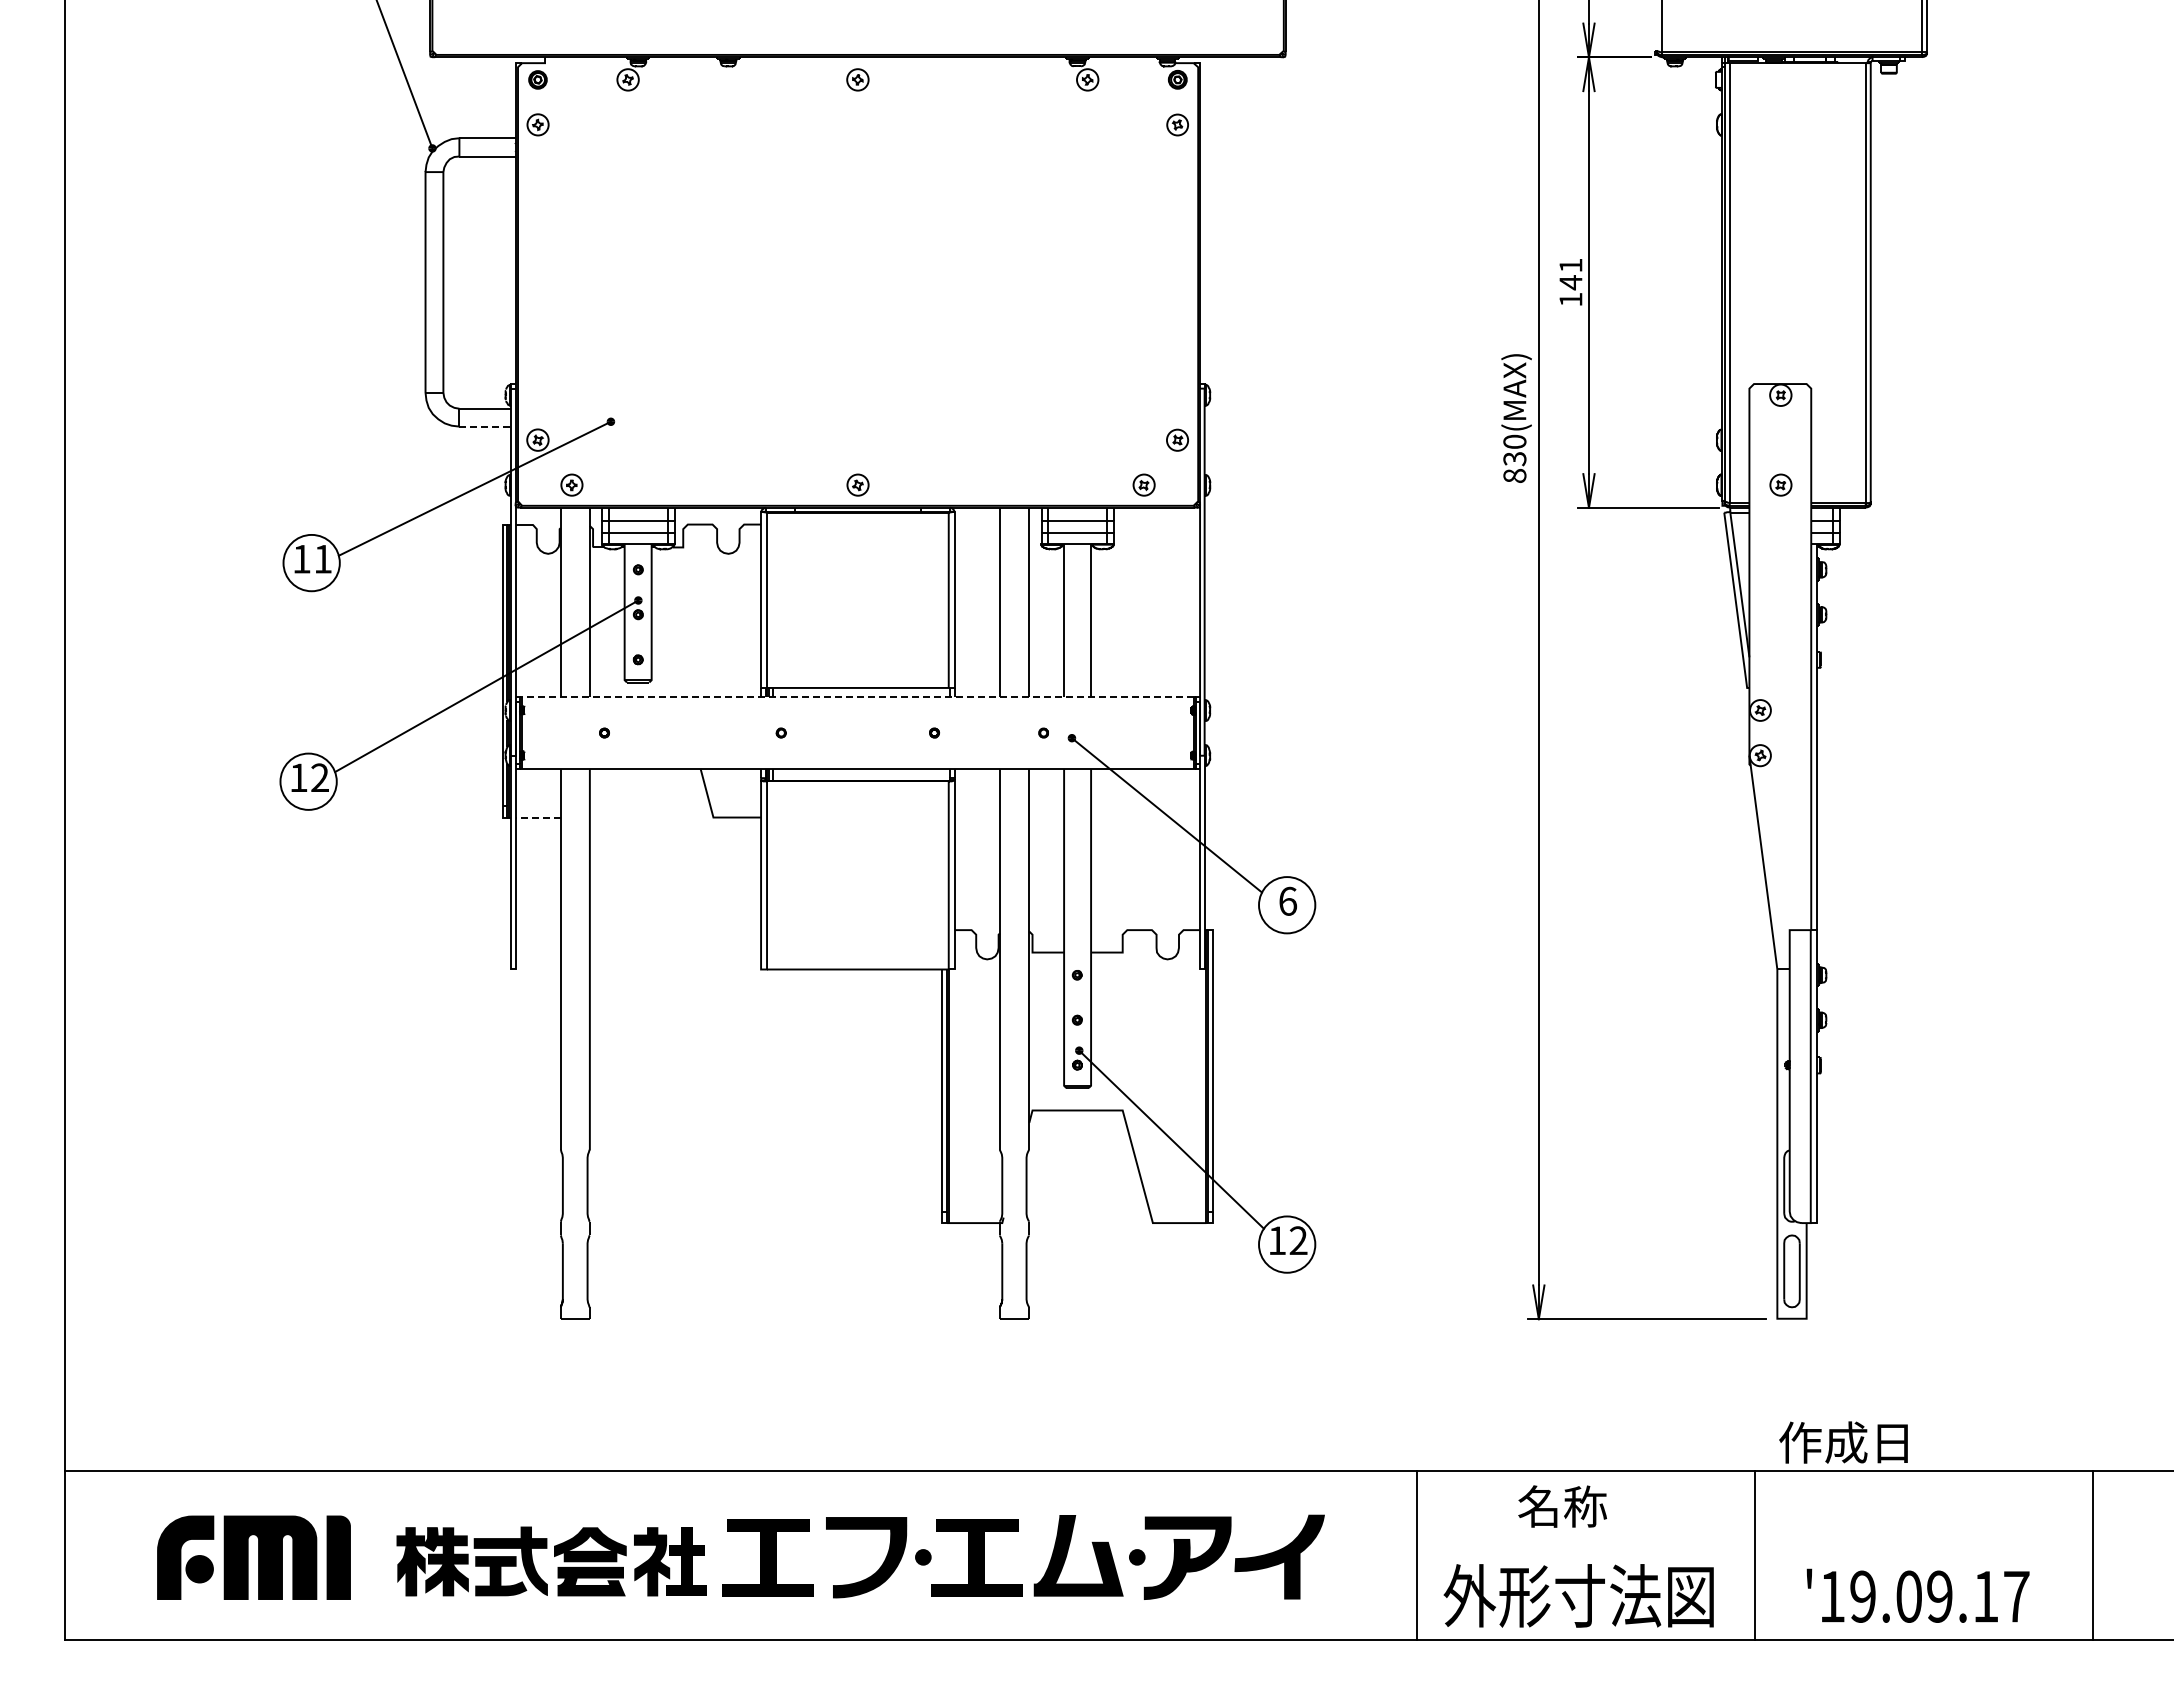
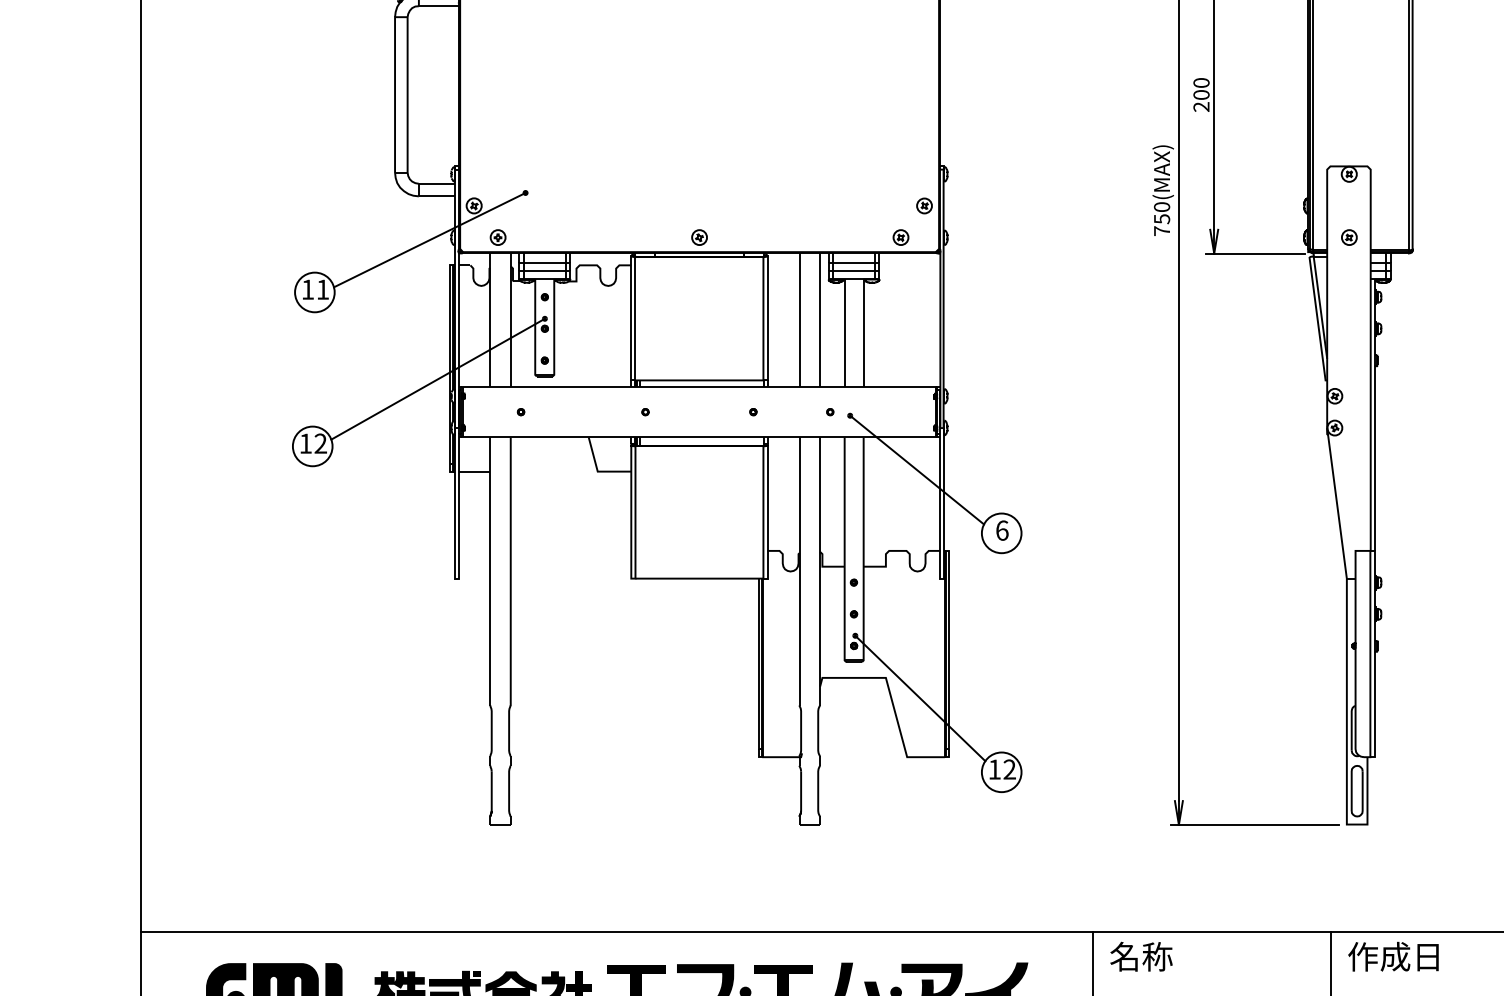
text: (1570, 282) -> (1201, 94), 141 -> 200
line: (485, 426) -> (437, 196), dashed -> solid
text: (1514, 467) -> (1161, 225), 830(MAX) -> 750(MAX)
line: (857, 697) -> (699, 387), dashed -> solid
line: (537, 817) -> (473, 471), dashed -> solid
text: (1843, 1442) -> (1393, 956), moved
text: (1562, 1506) -> (1141, 956), moved
fill: (541, 1530) -> (476, 973), added

